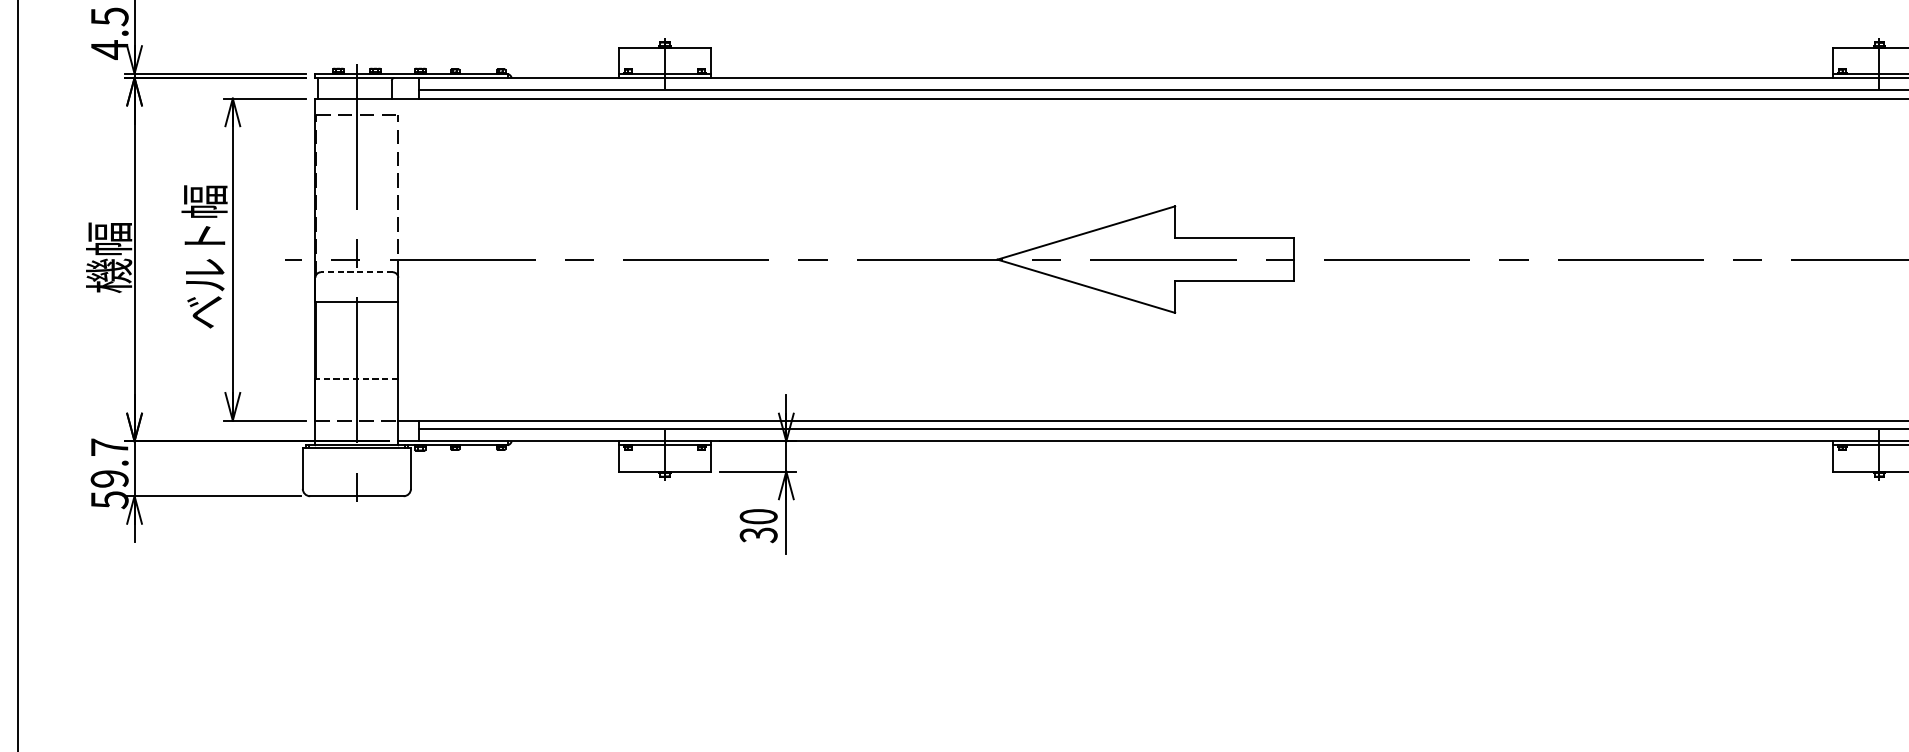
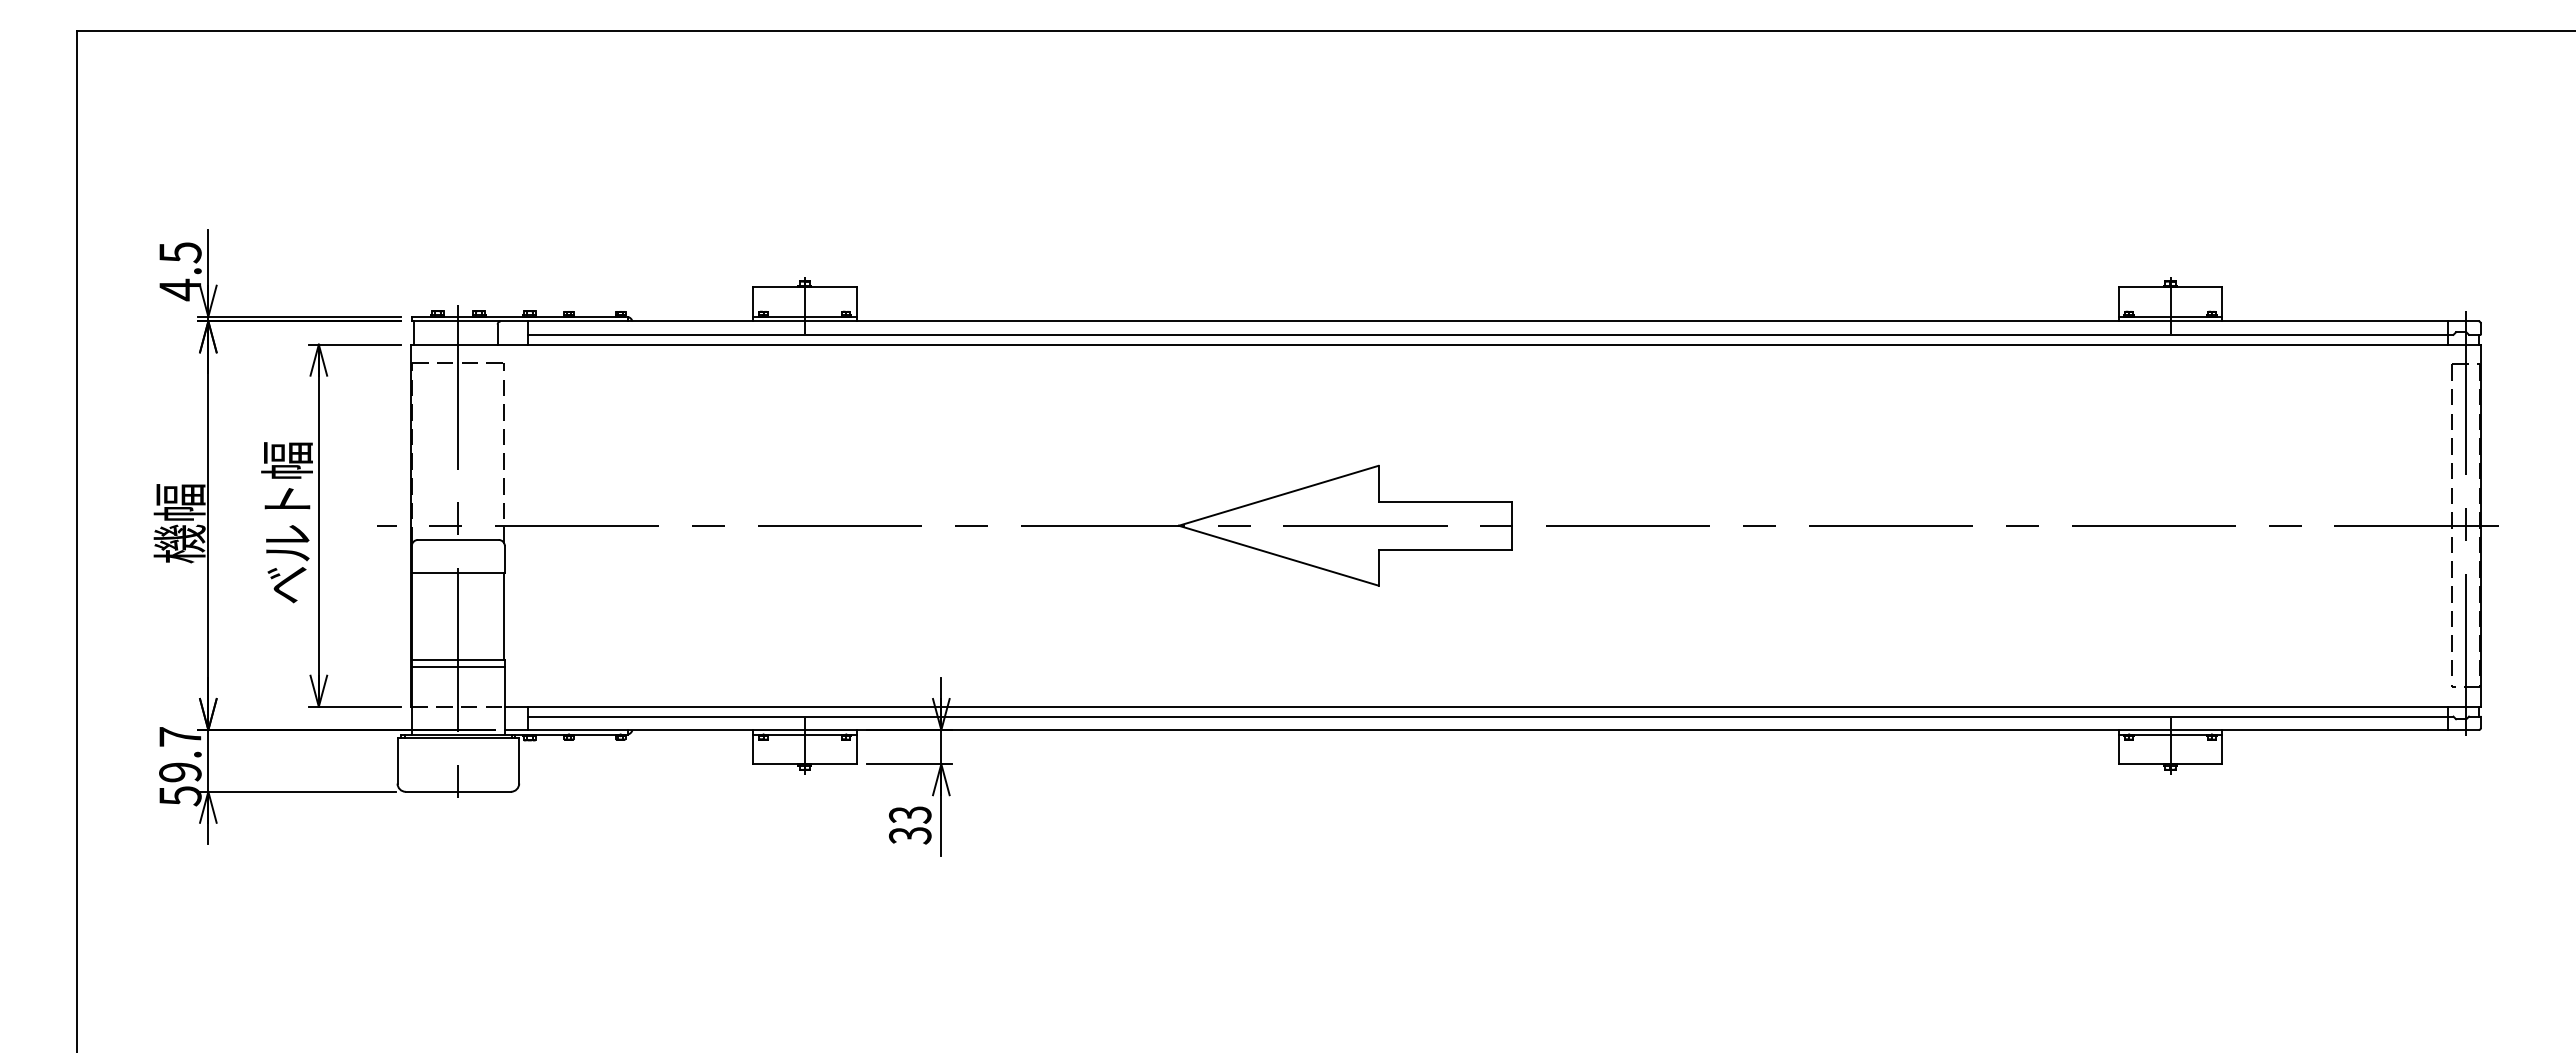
line: (356, 271) -> (457, 539), dashed -> solid
line: (357, 378) -> (458, 659), dashed -> solid
line: (356, 384) -> (457, 666), added
text: (758, 516) -> (910, 814), 30 -> 33

